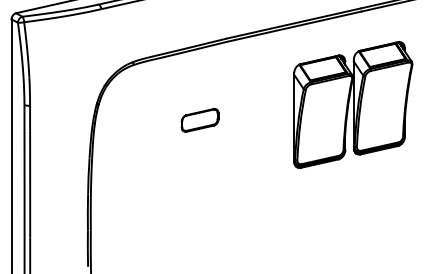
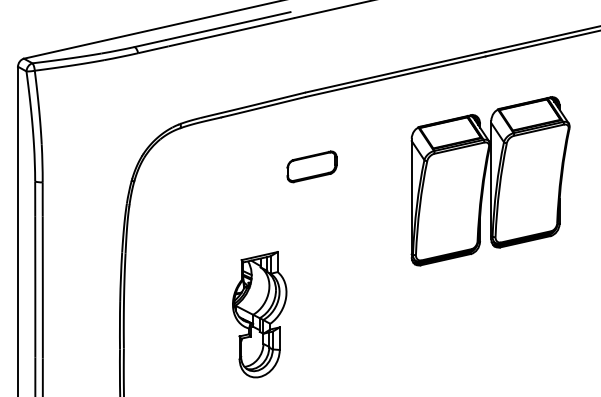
part: (353, 105) -> (490, 181), moved
part: (199, 120) -> (311, 166), moved
part: (192, 204) -> (259, 314), added

